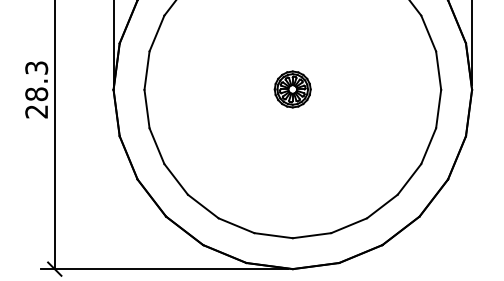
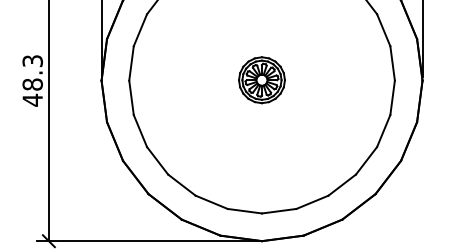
part: (292, 89) -> (261, 80), size x1.43
text: (36, 110) -> (32, 99), 28.3 -> 48.3

